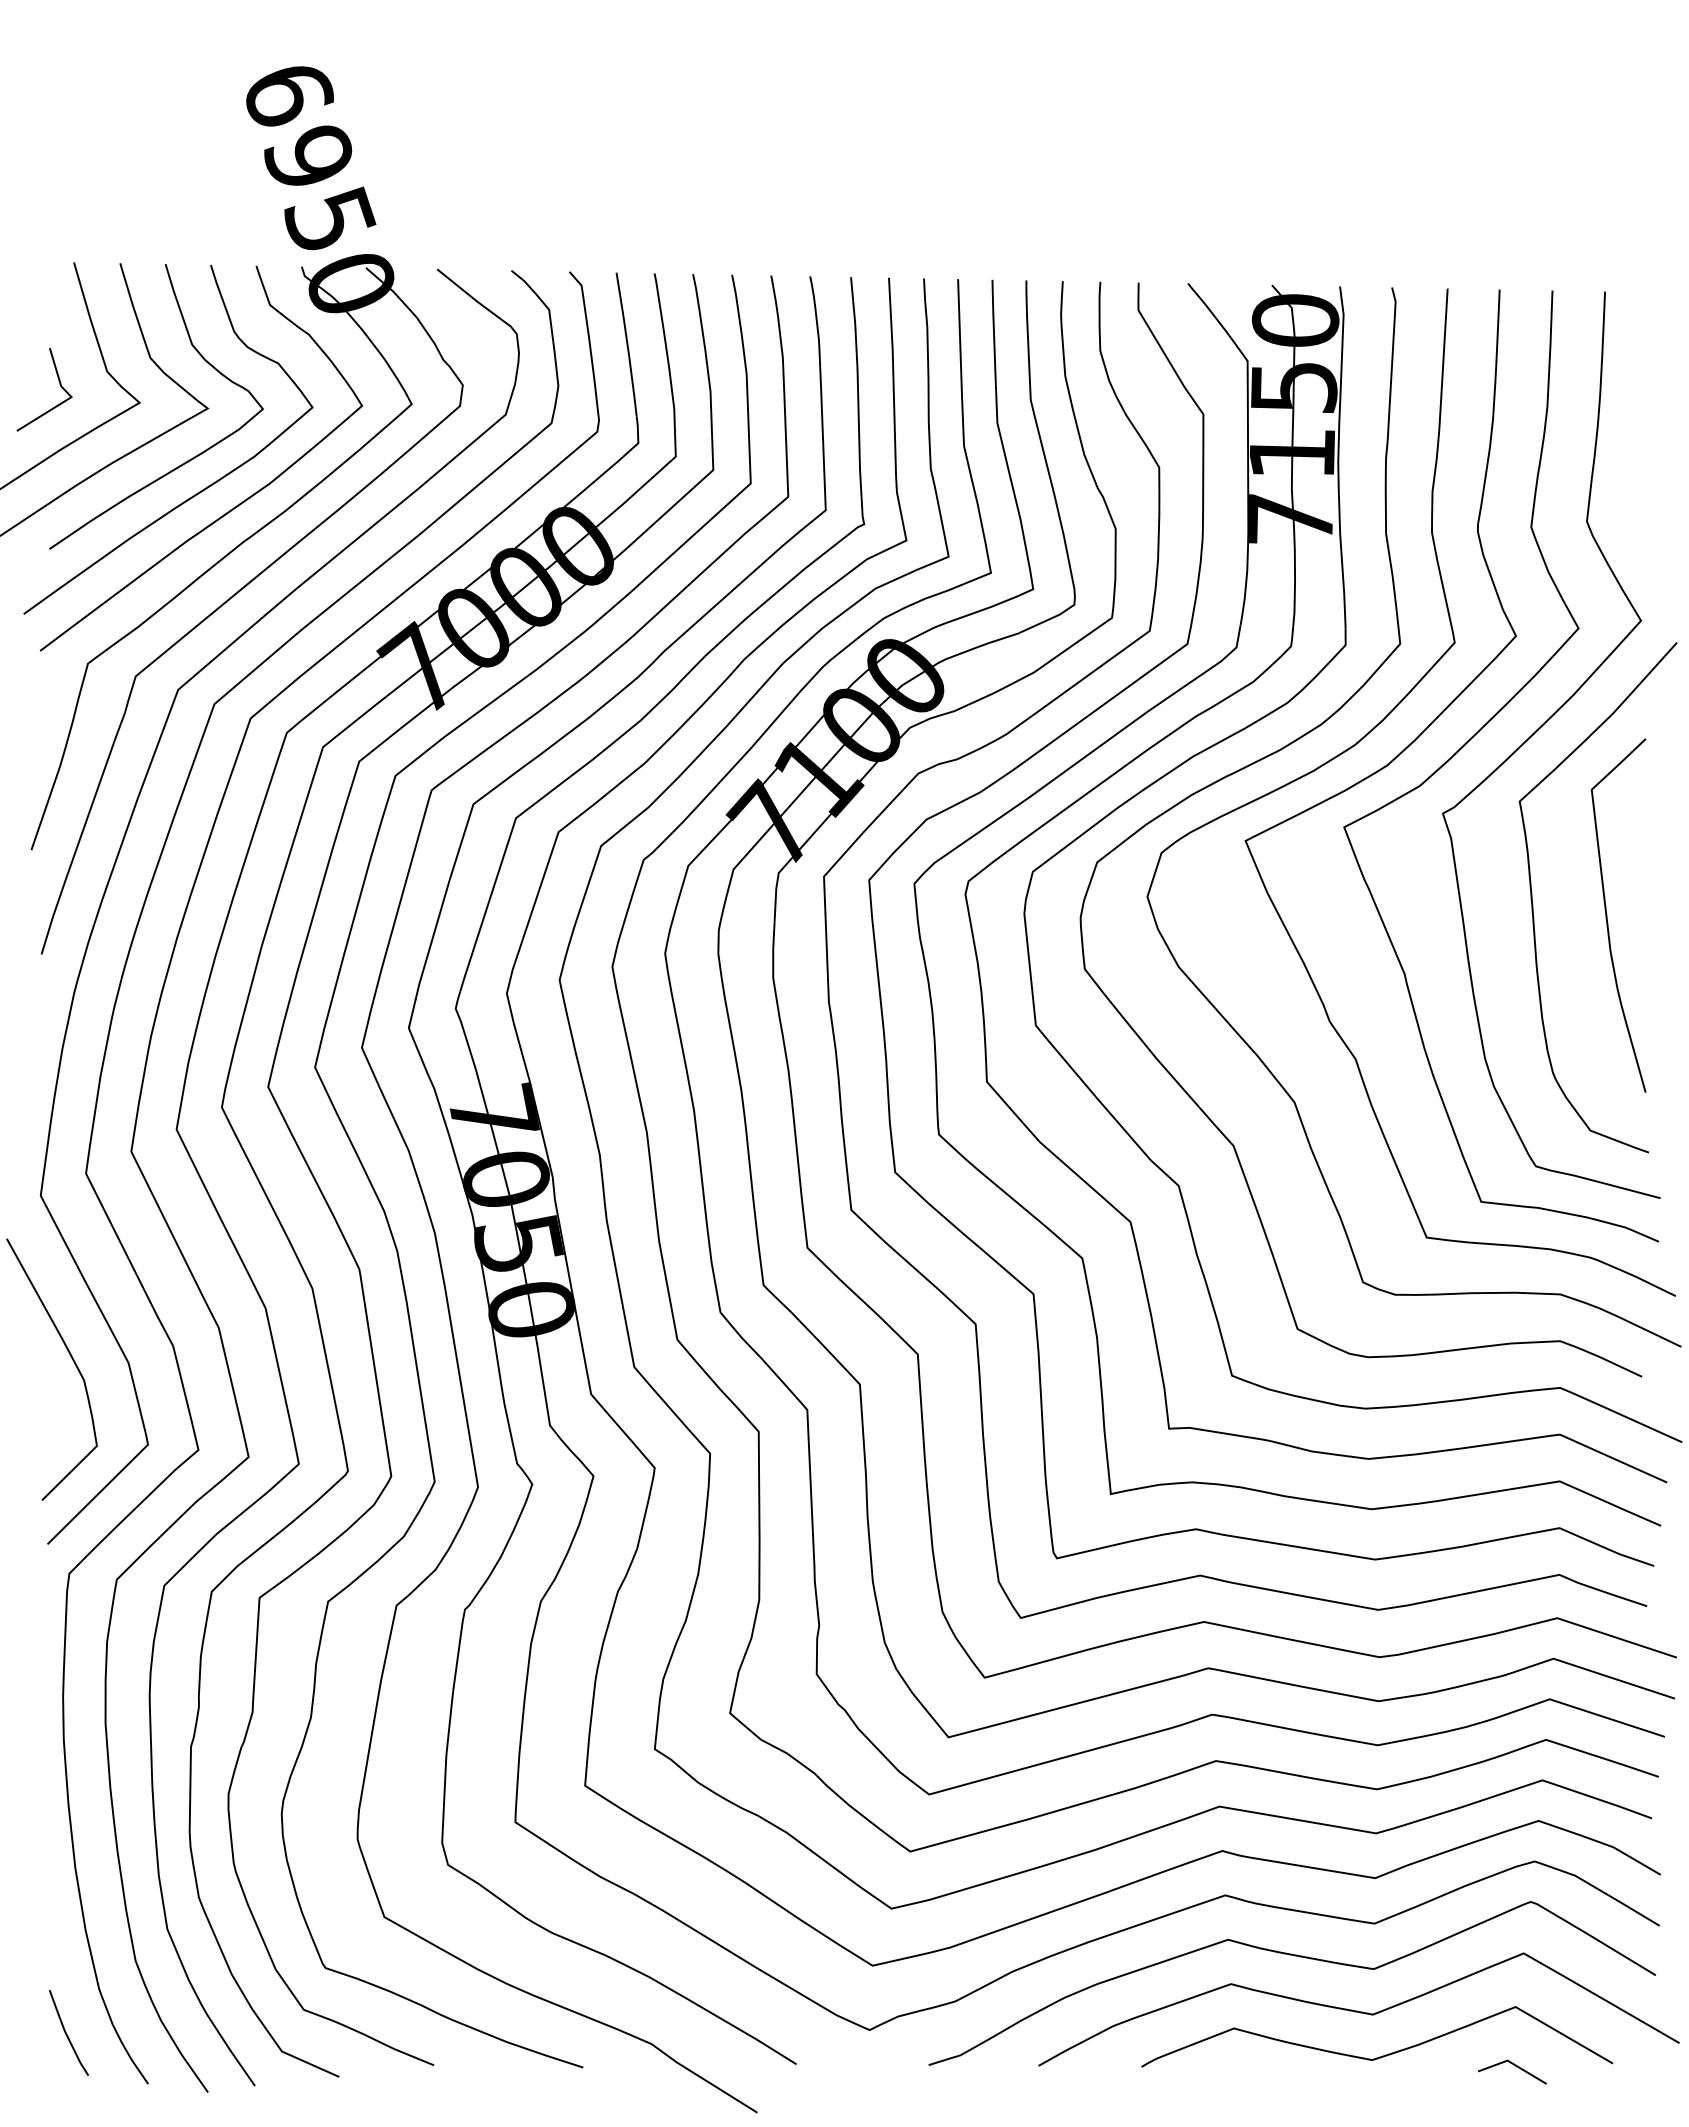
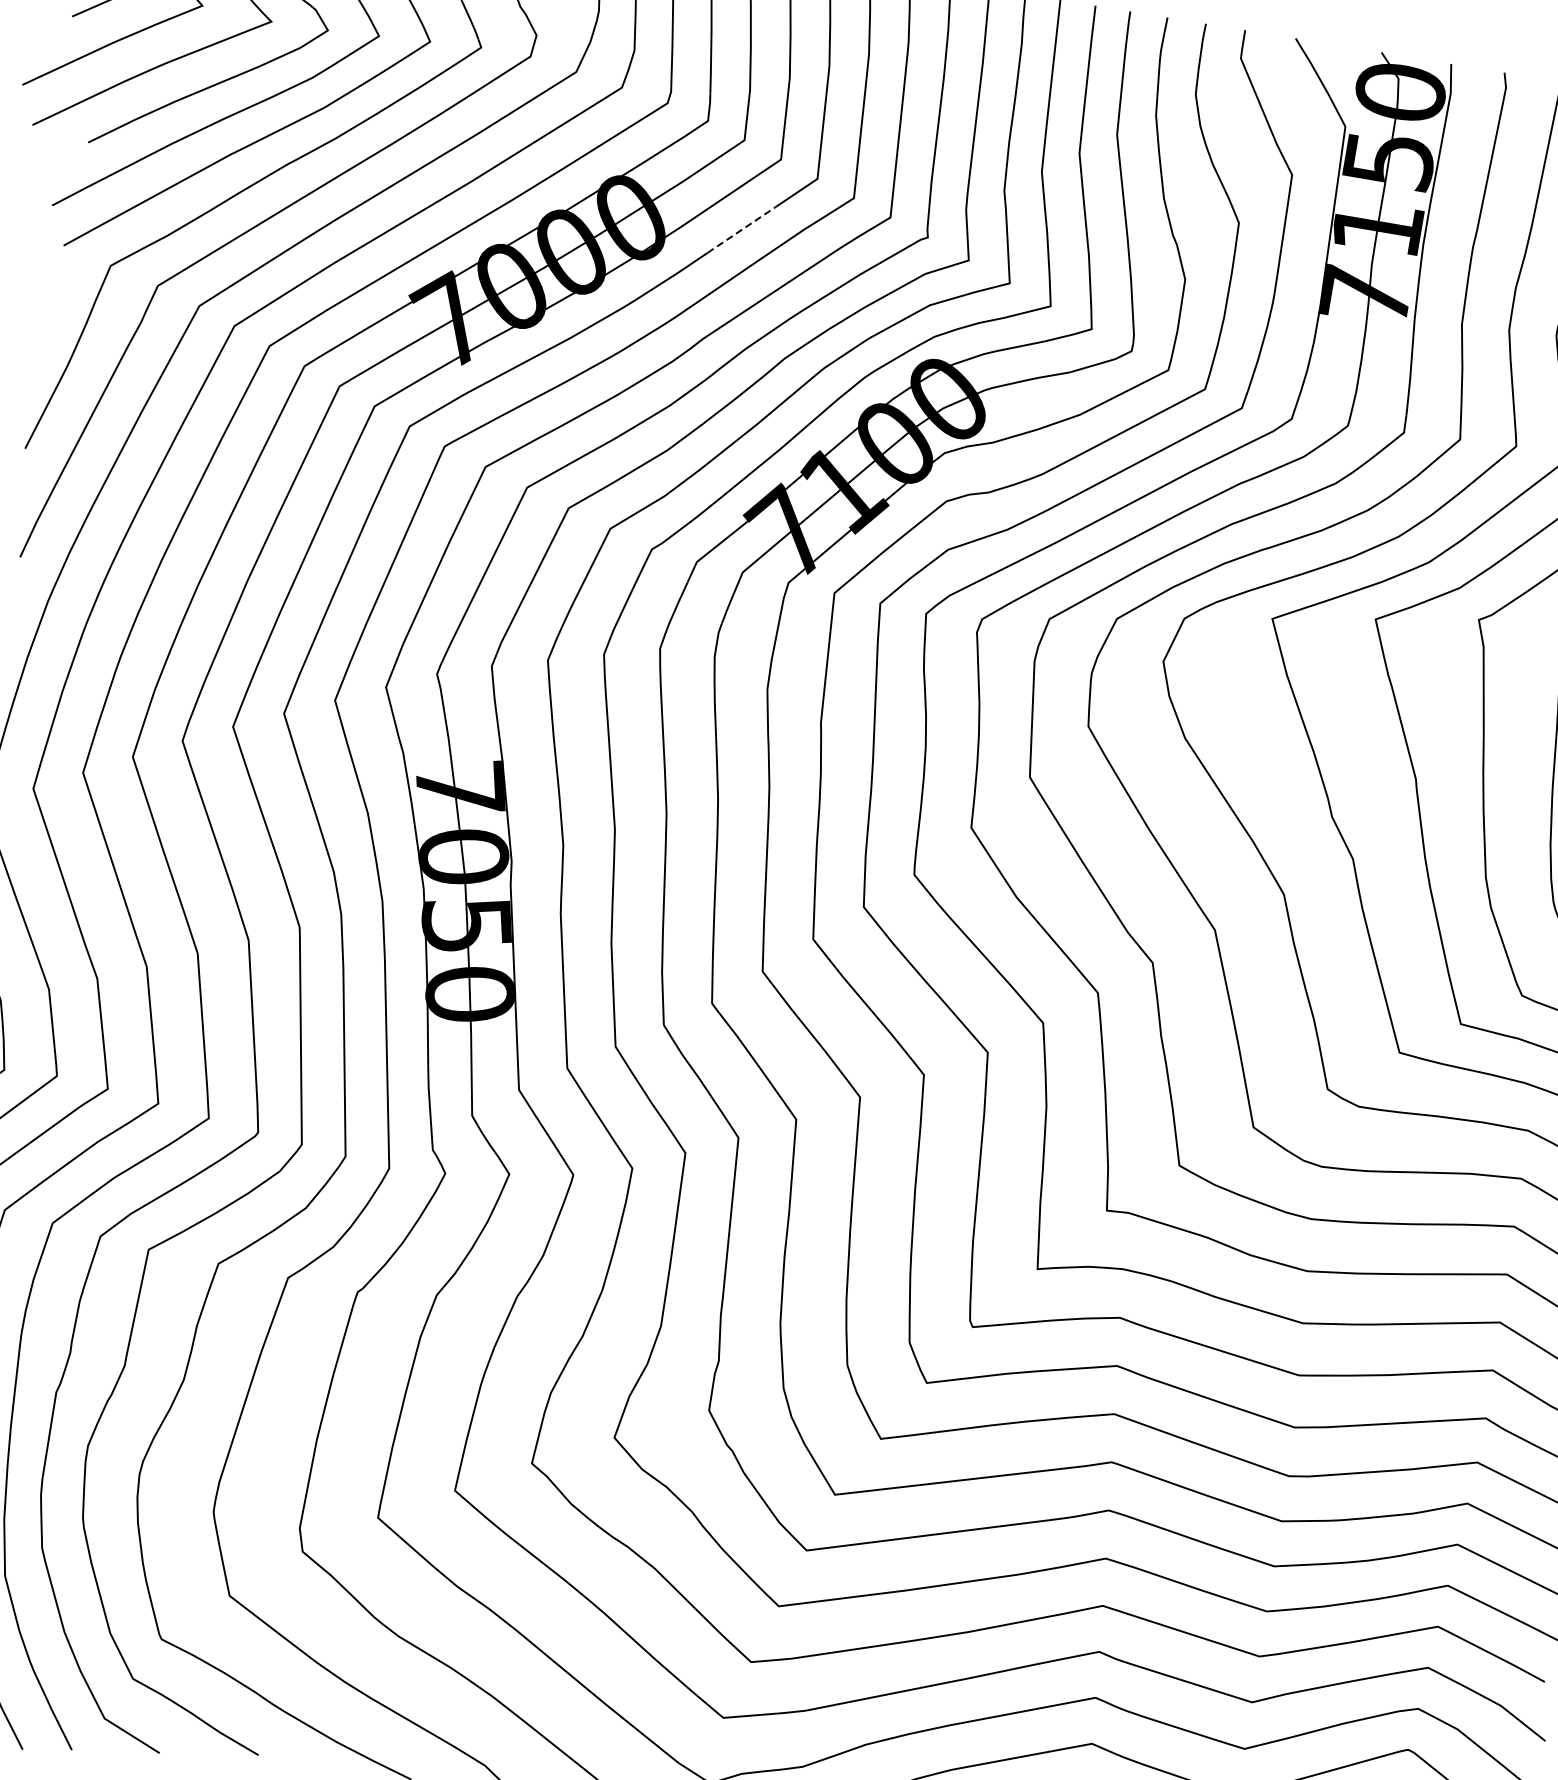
line: (685, 542) -> (741, 229), solid -> dashed

